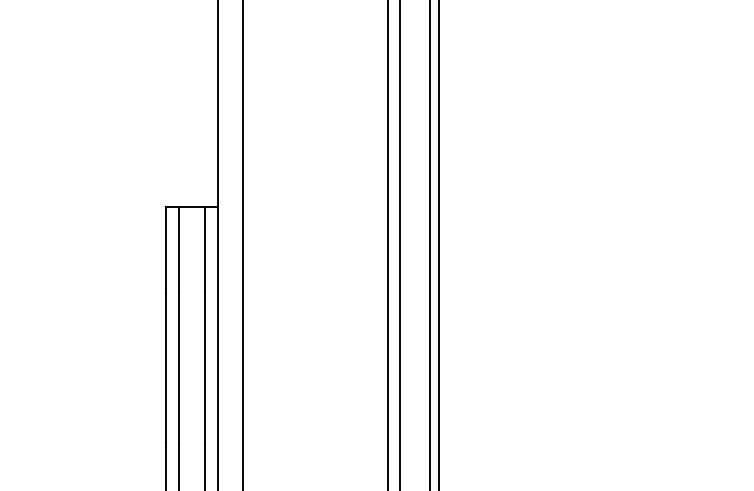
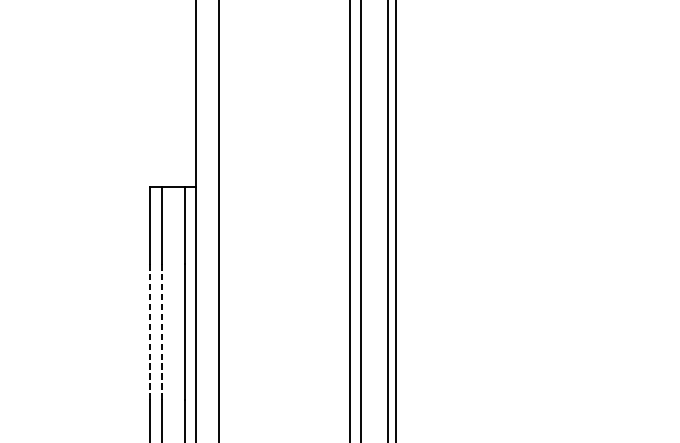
line: (166, 368) -> (150, 332), solid -> dashed
line: (179, 368) -> (161, 332), solid -> dashed

